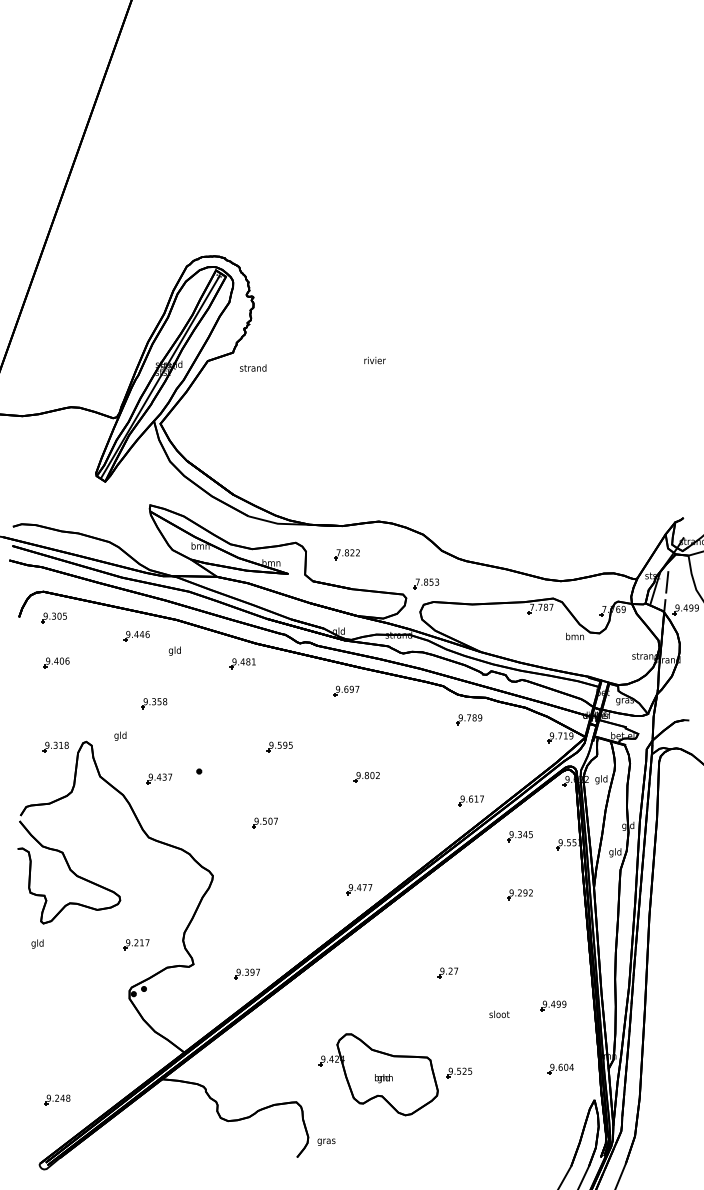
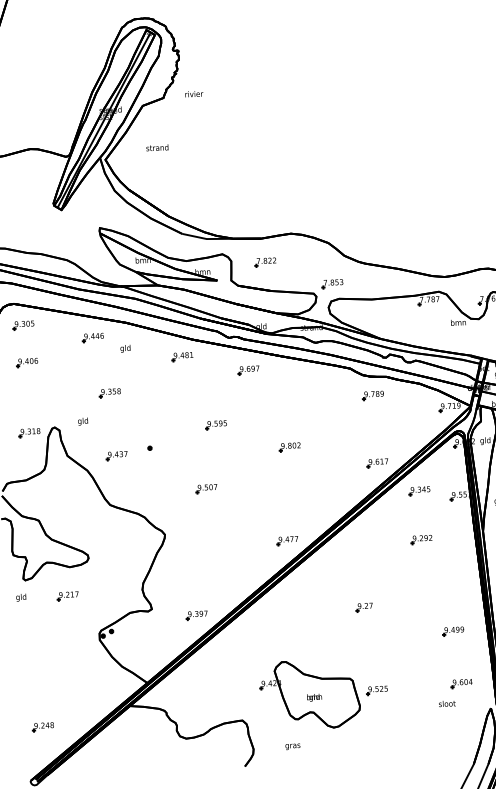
text: (374, 360) -> (193, 94), moved
text: (253, 367) -> (157, 147), moved
part: (346, 690) -> (248, 369), moved
part: (136, 944) -> (67, 596), moved
text: (499, 1013) -> (447, 702), moved
text: (326, 1141) -> (292, 746), moved

